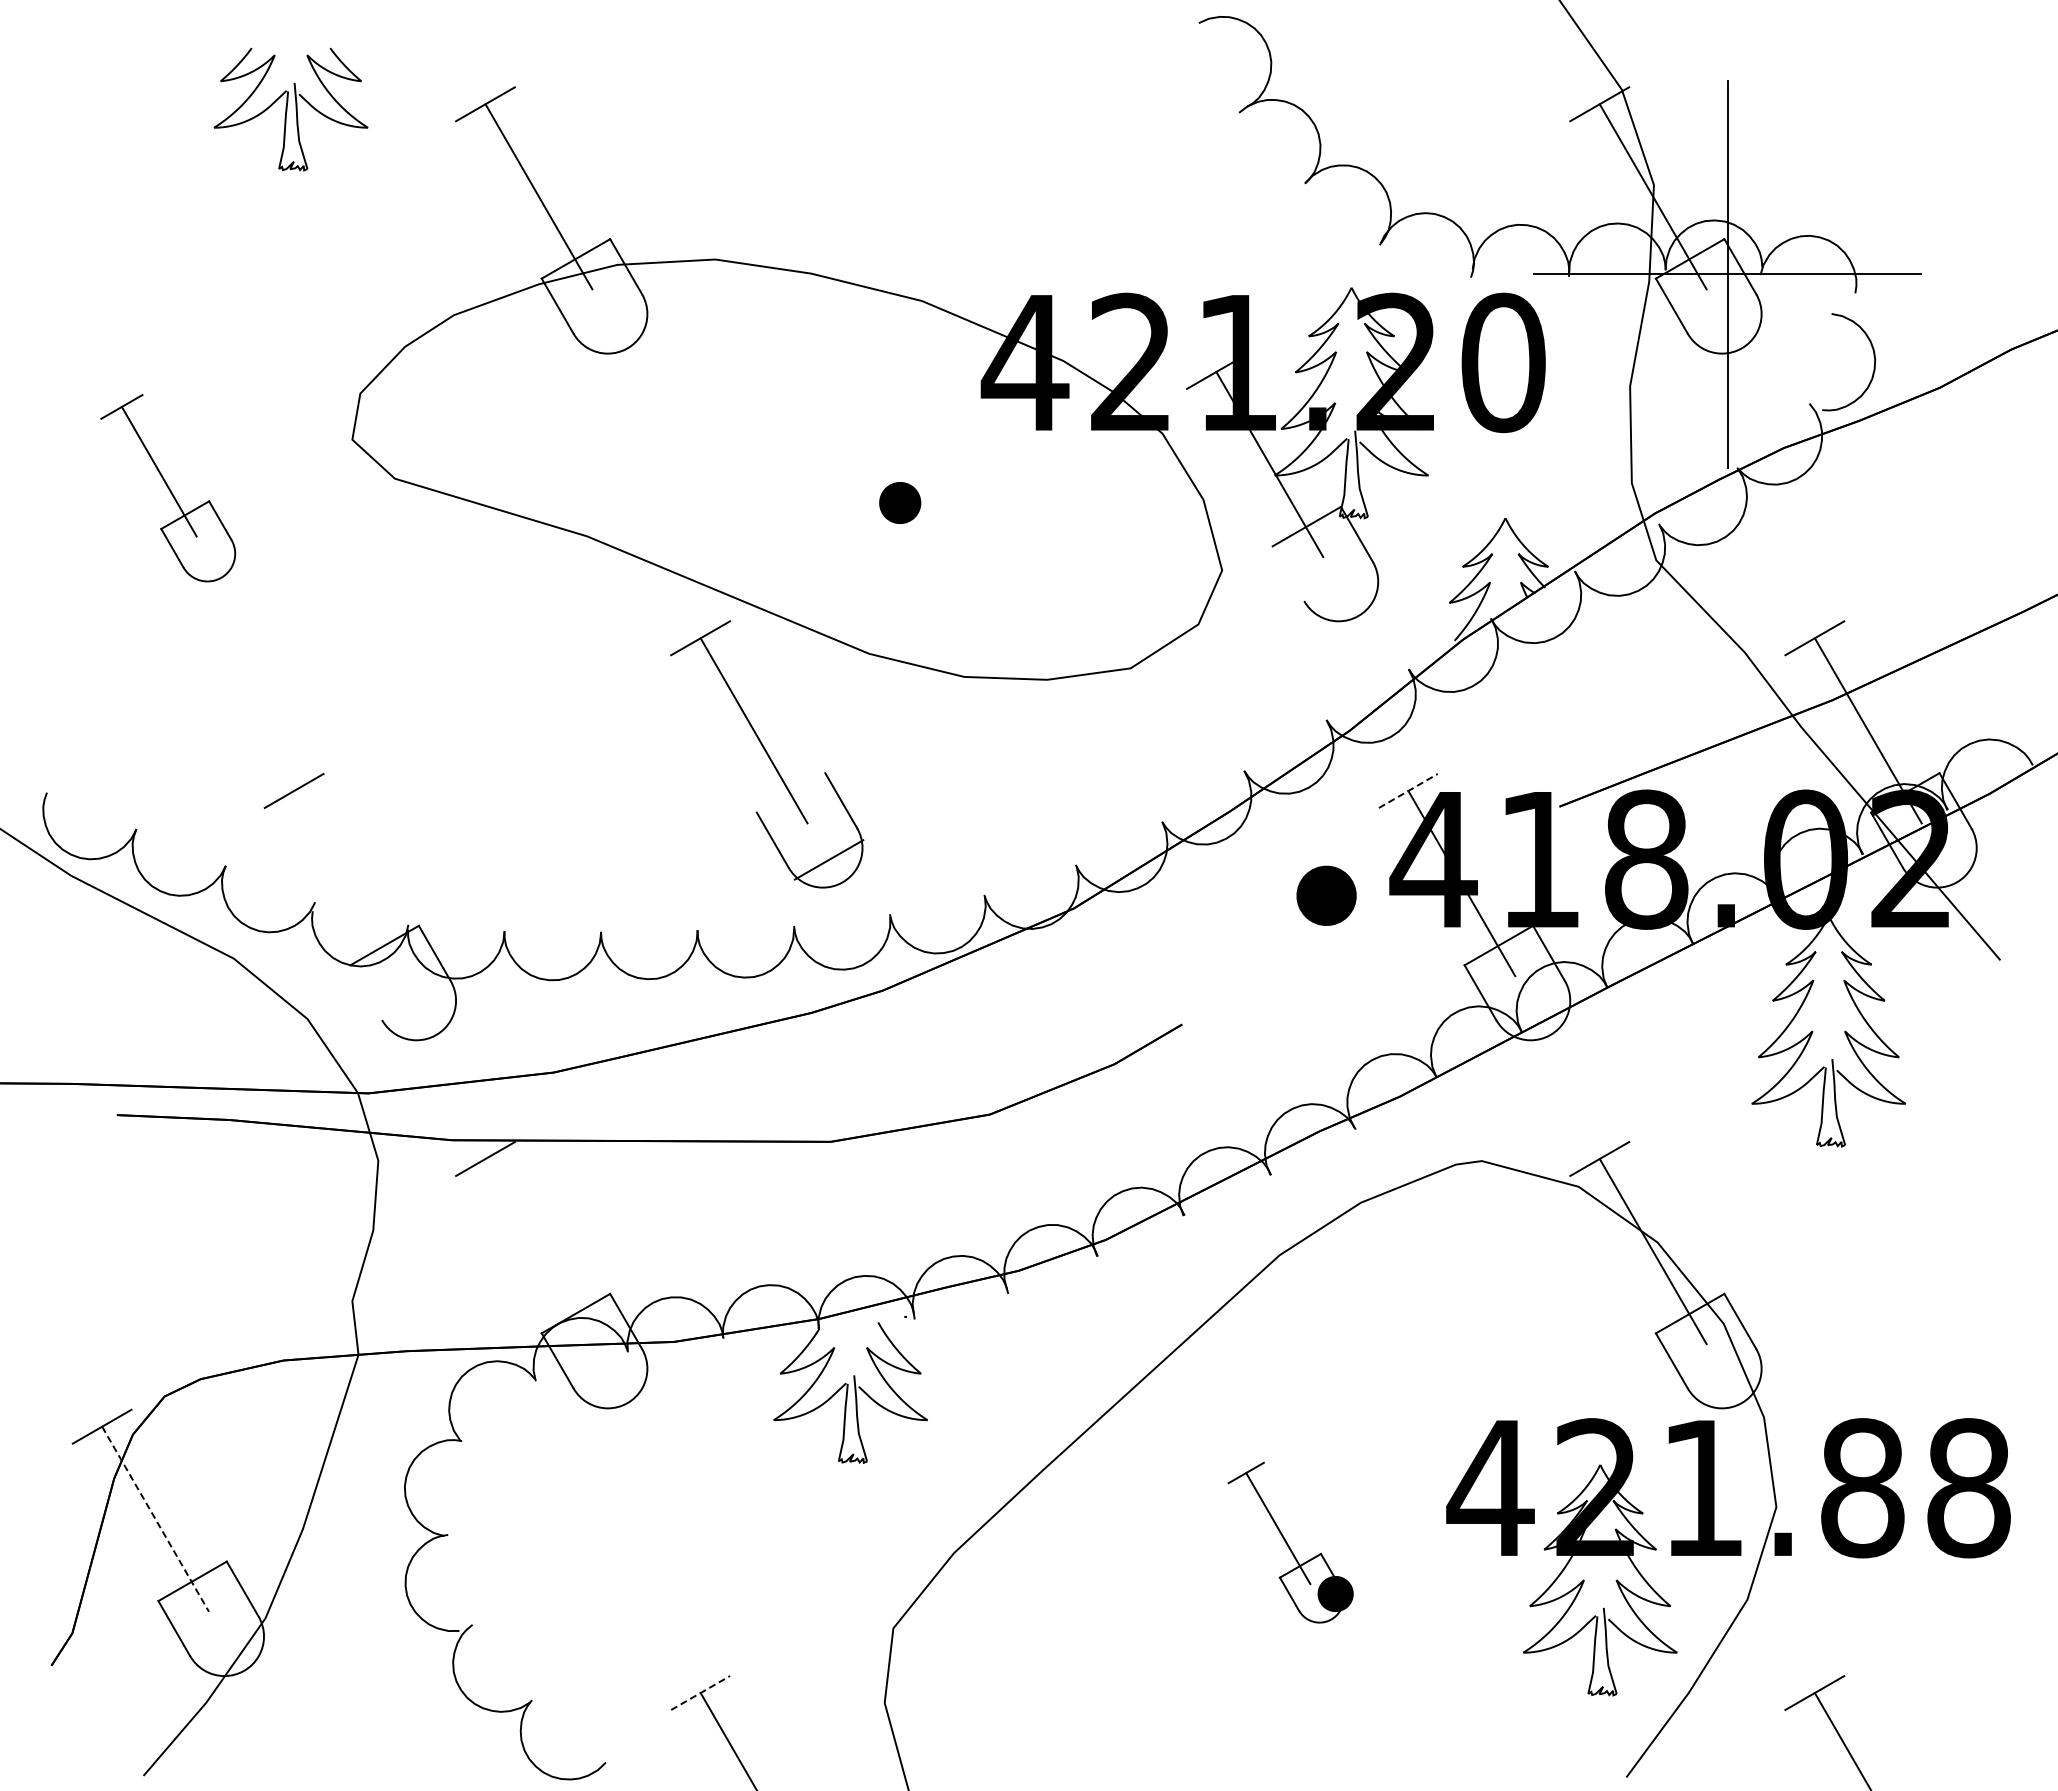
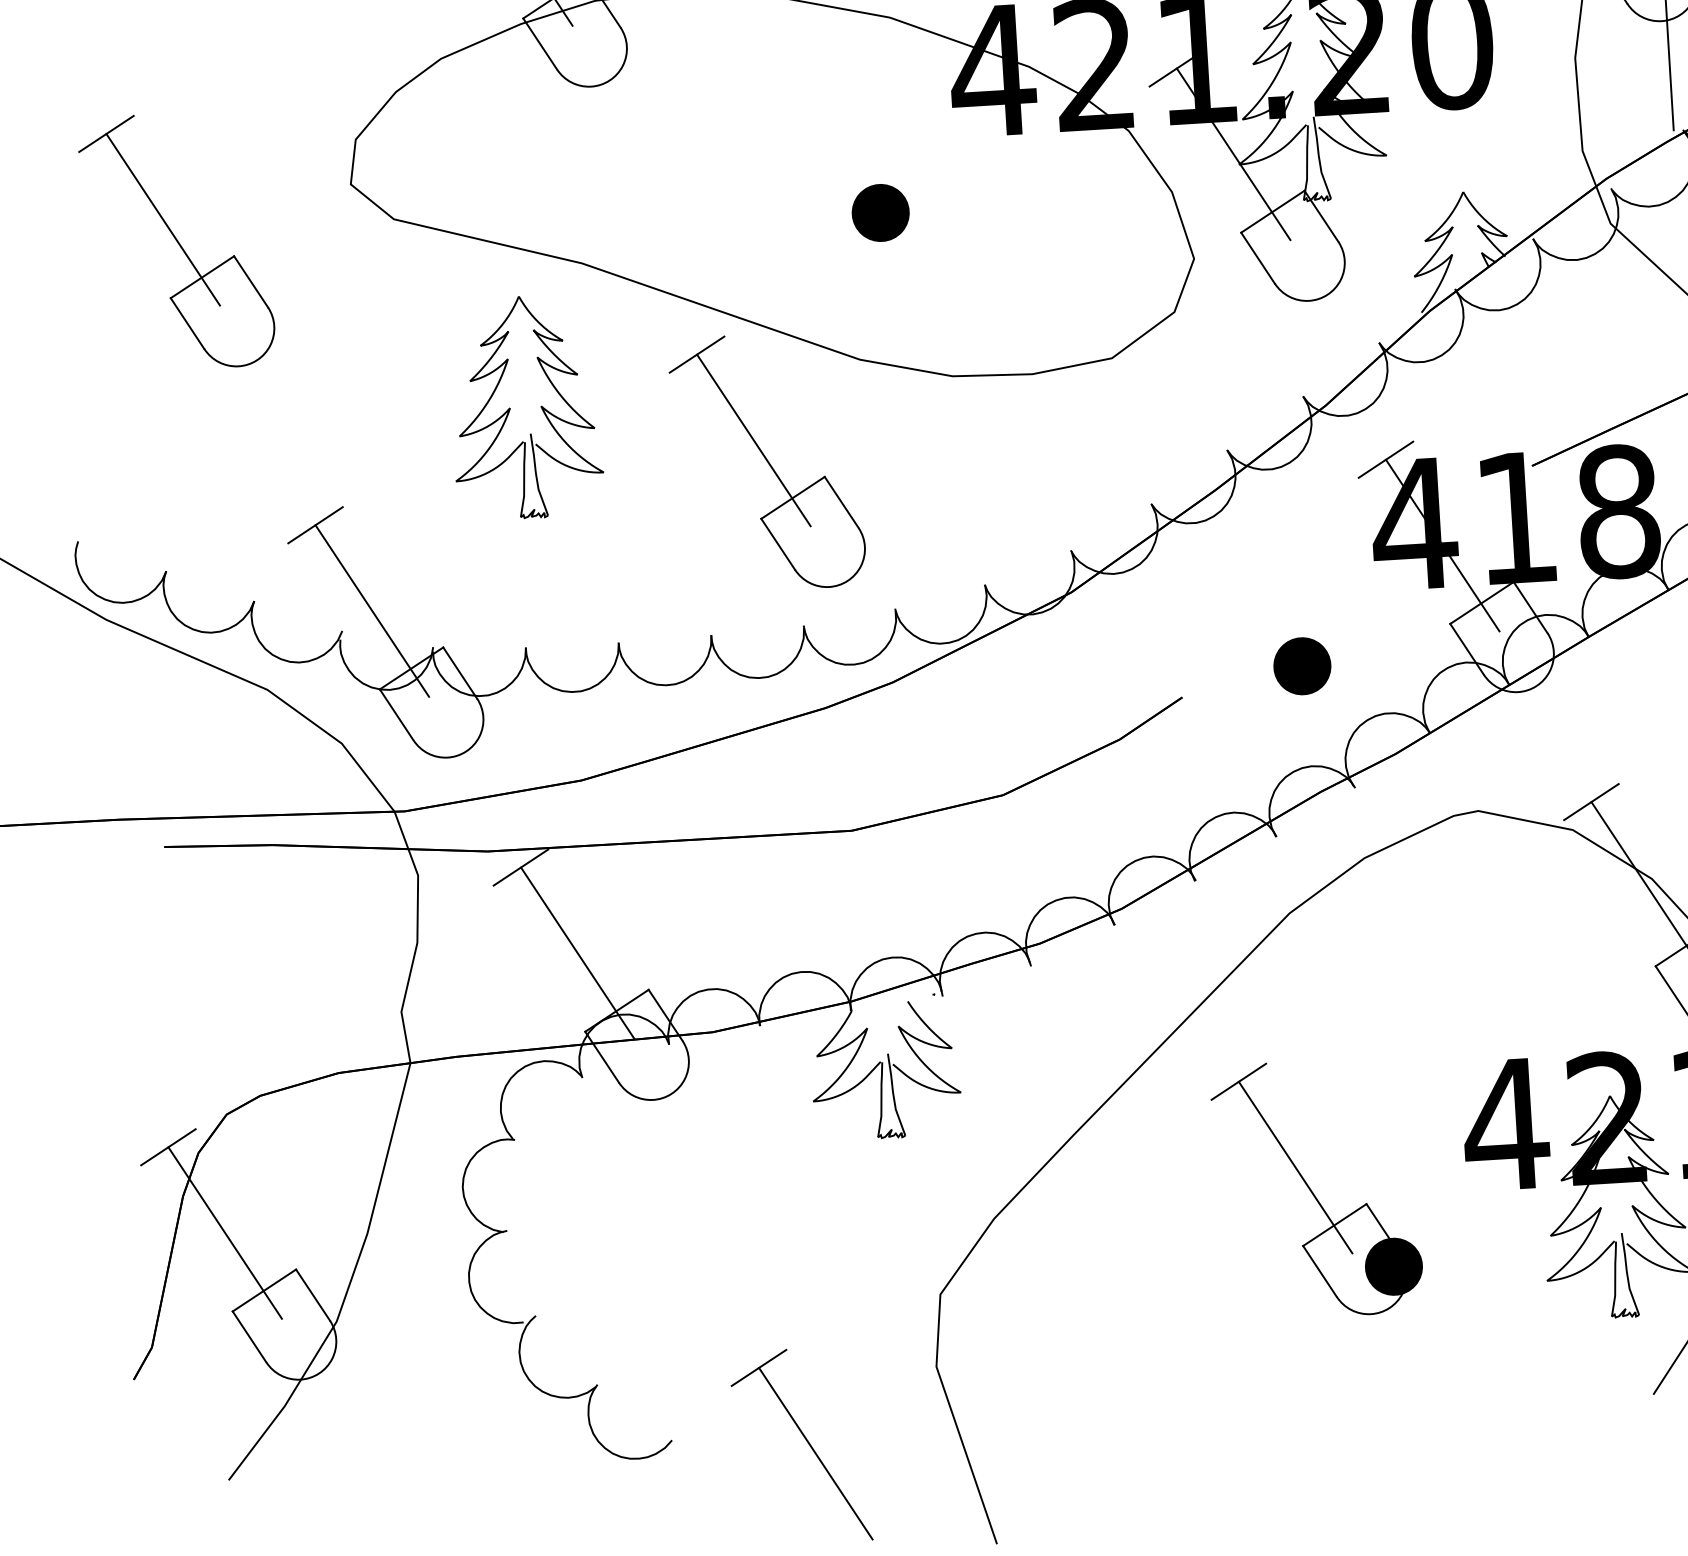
part: (167, 488) -> (176, 242), size x1.43
part: (900, 502) -> (881, 212), size x1.43
line: (1288, 573) -> (1258, 257), added
part: (503, 682) -> (510, 408), added
line: (1408, 790) -> (1386, 459), dashed -> solid
line: (828, 859) -> (792, 497), moved
line: (347, 883) -> (372, 610), added
part: (1326, 895) -> (1302, 665), moved
line: (365, 992) -> (395, 714), added
line: (538, 1251) -> (577, 953), added
line: (155, 1519) -> (225, 1233), dashed -> solid
part: (1290, 1542) -> (1316, 1188), size x1.67
line: (700, 1693) -> (758, 1368), dashed -> solid

